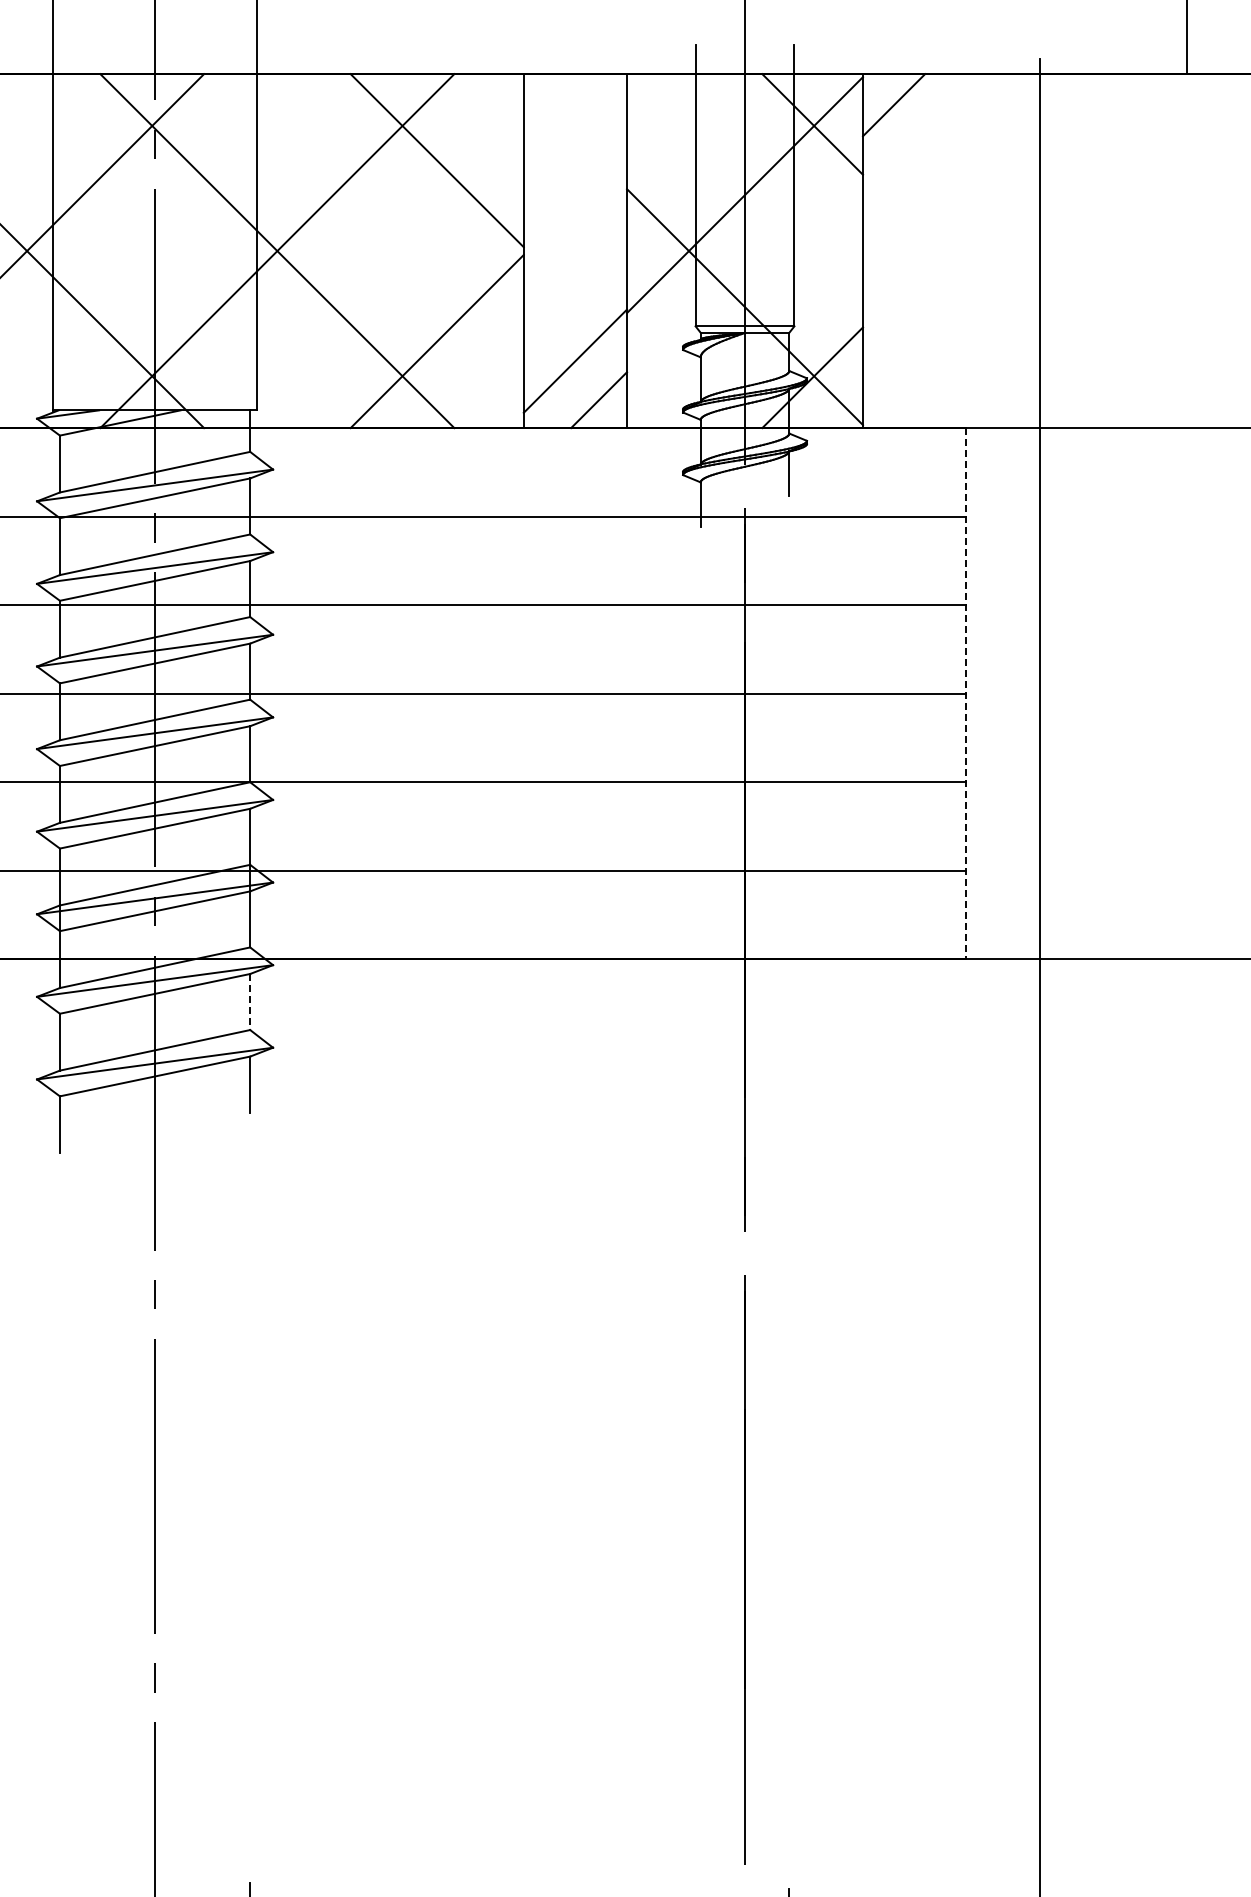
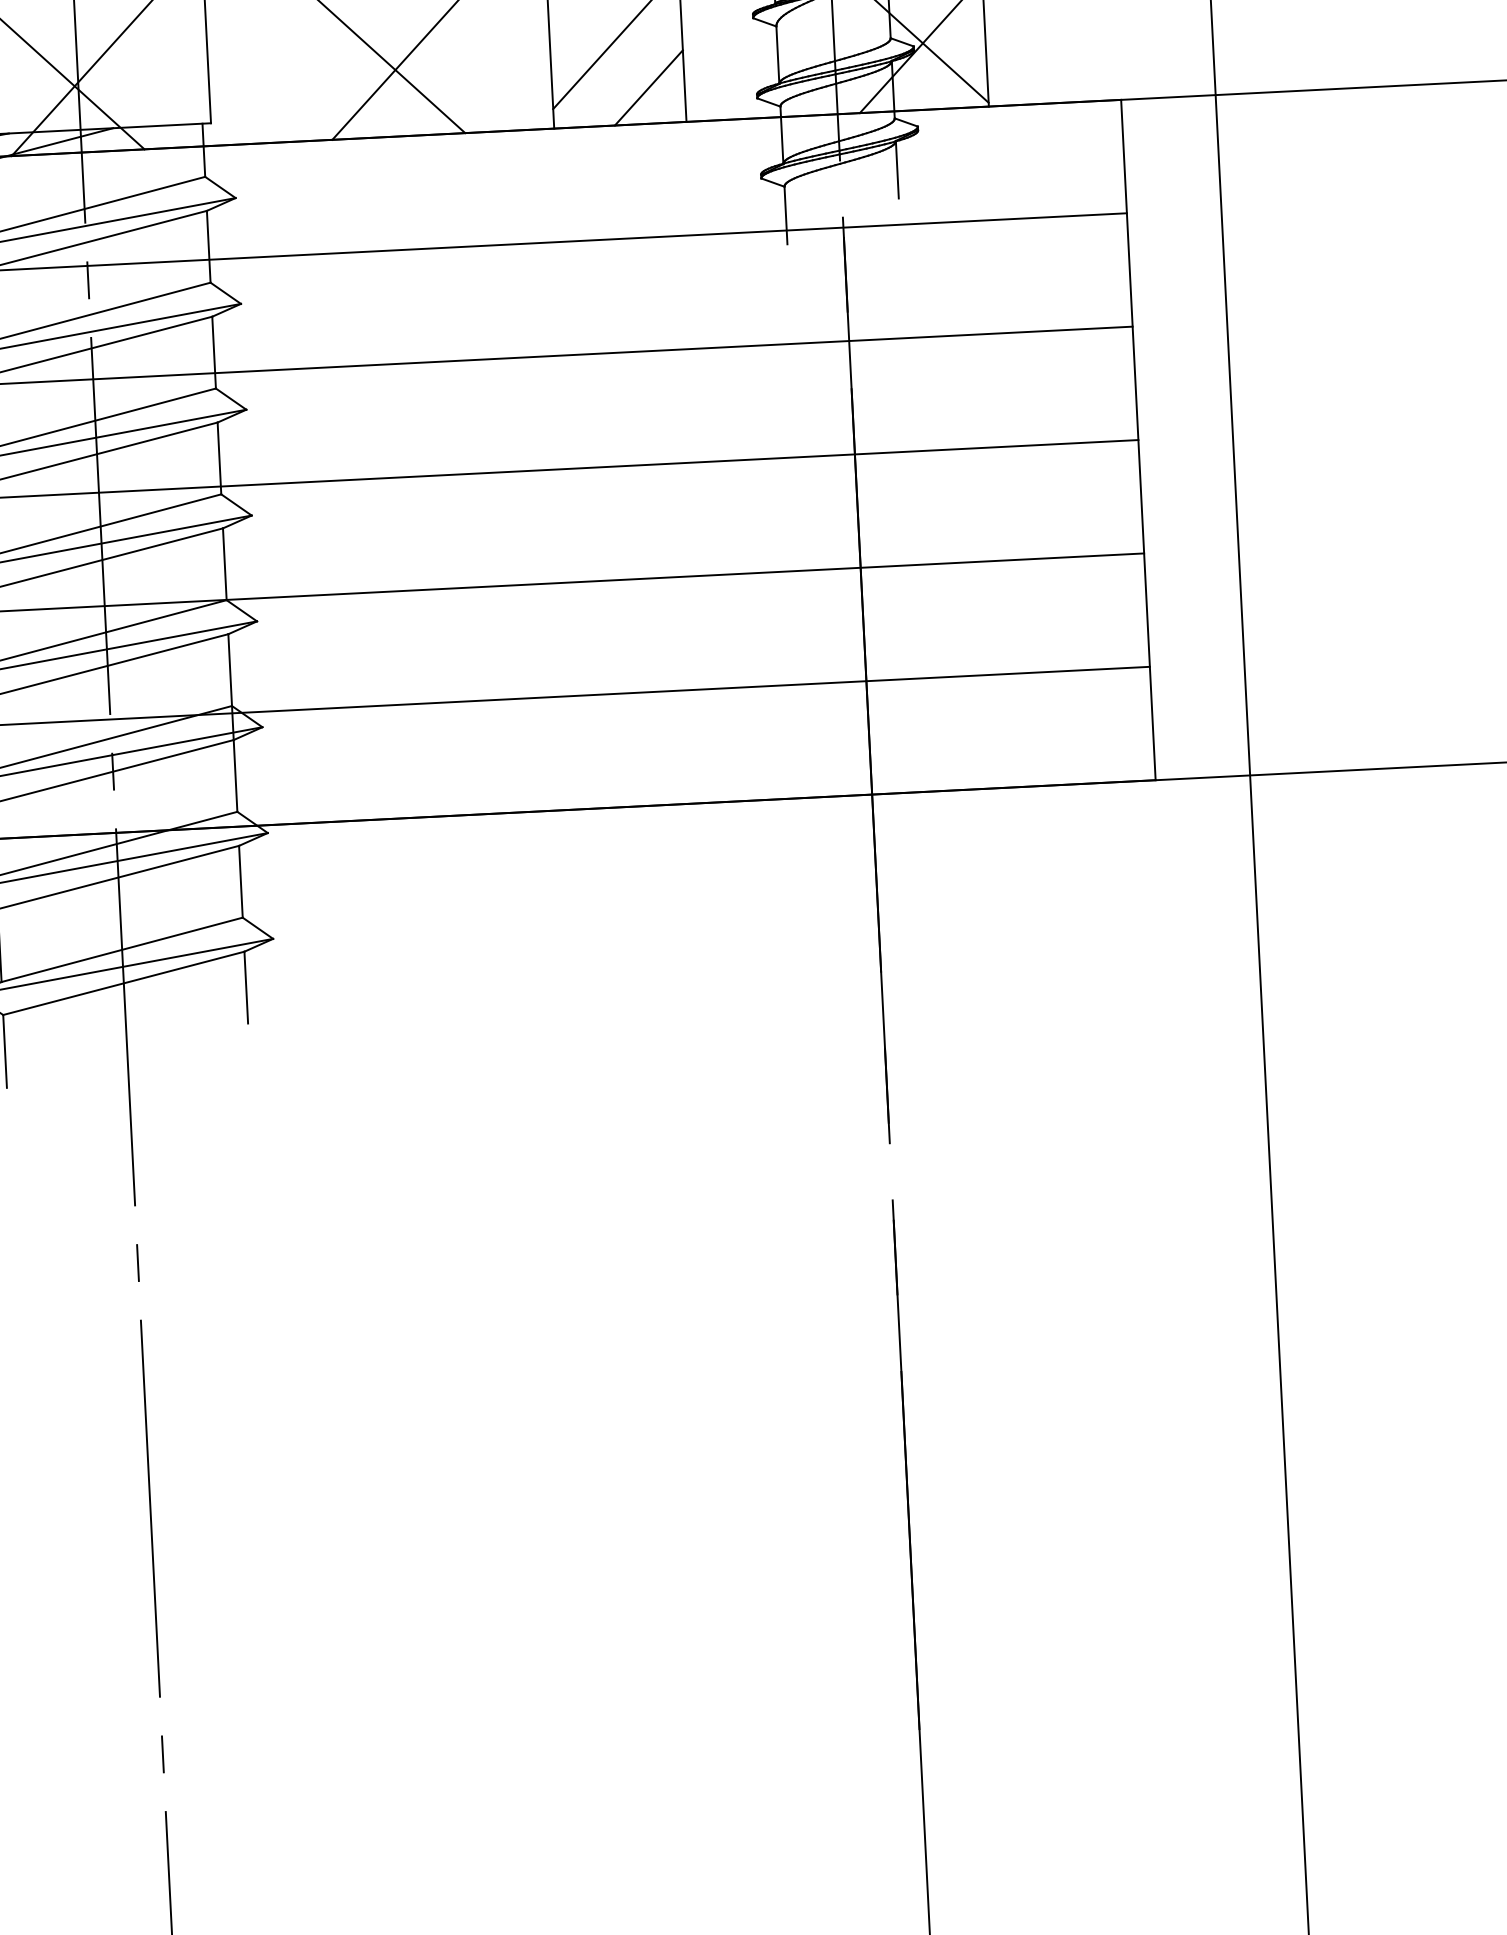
line: (966, 694) -> (1138, 441), dashed -> solid
line: (250, 1002) -> (241, 882), dashed -> solid

